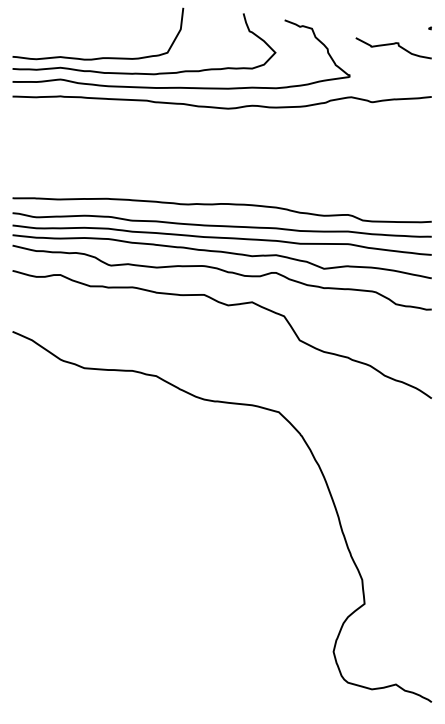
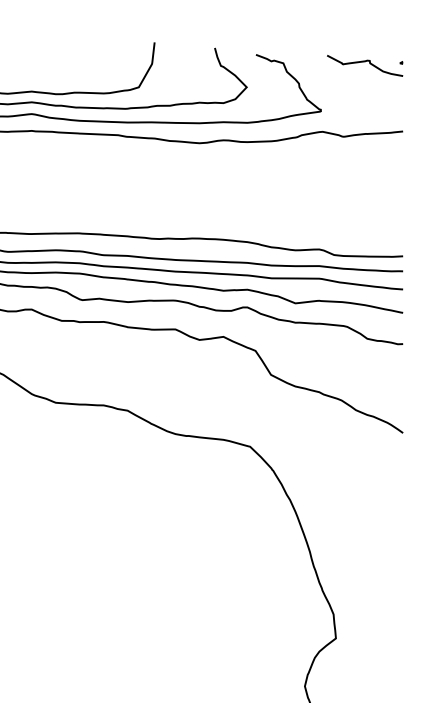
curve: (393, 44) -> (364, 62), moved

